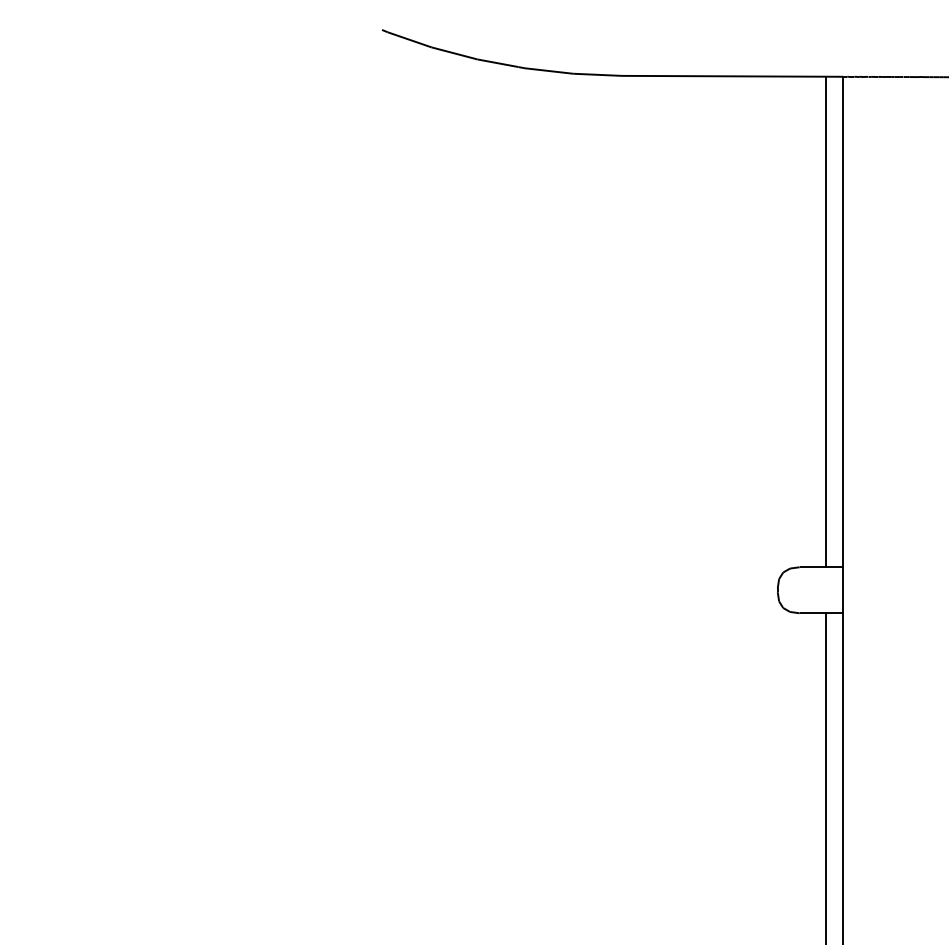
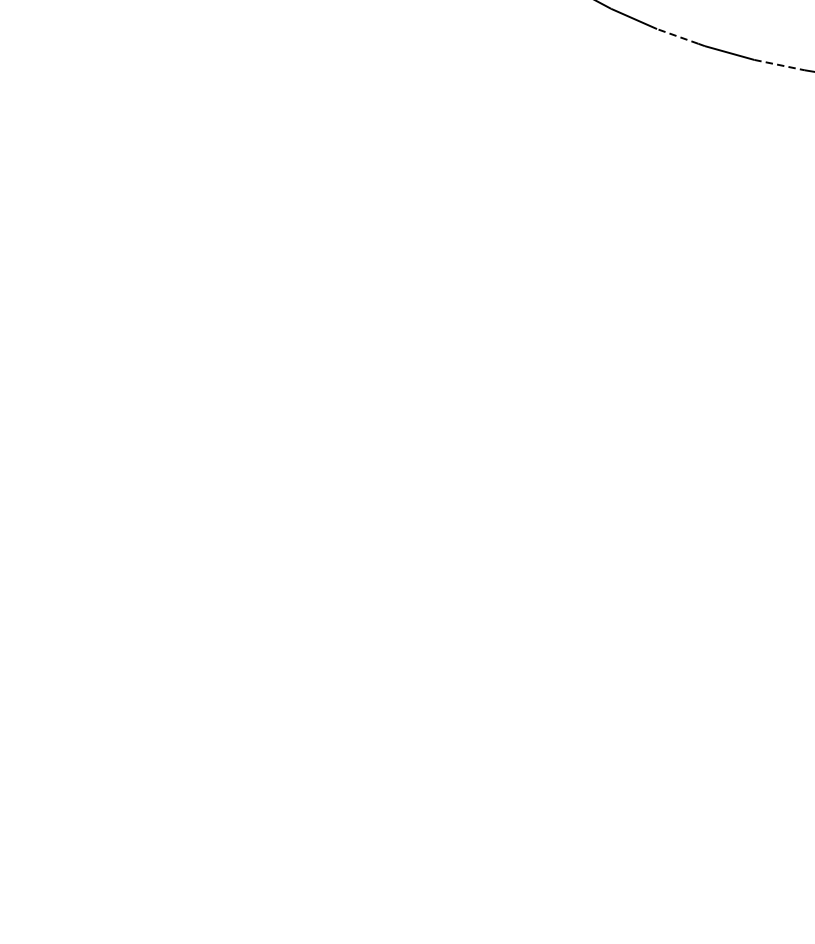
line: (498, 63) -> (678, 36), solid -> dashed
line: (598, 74) -> (780, 64), solid -> dashed

